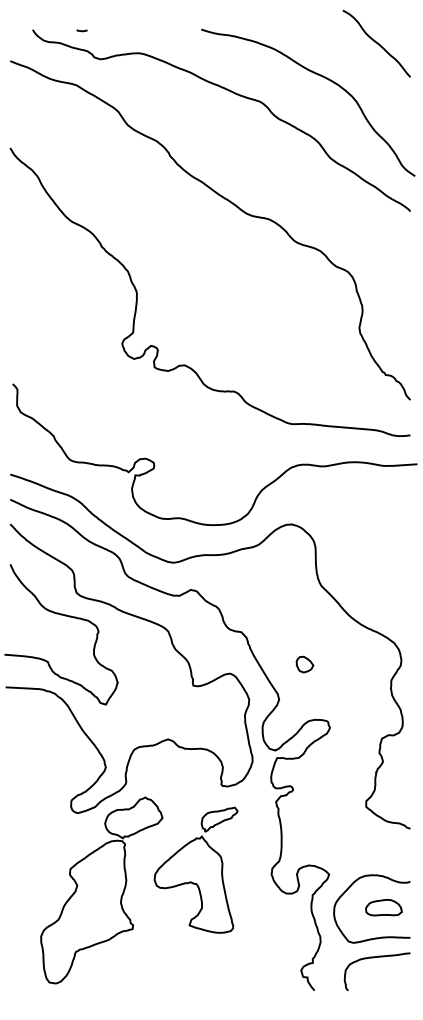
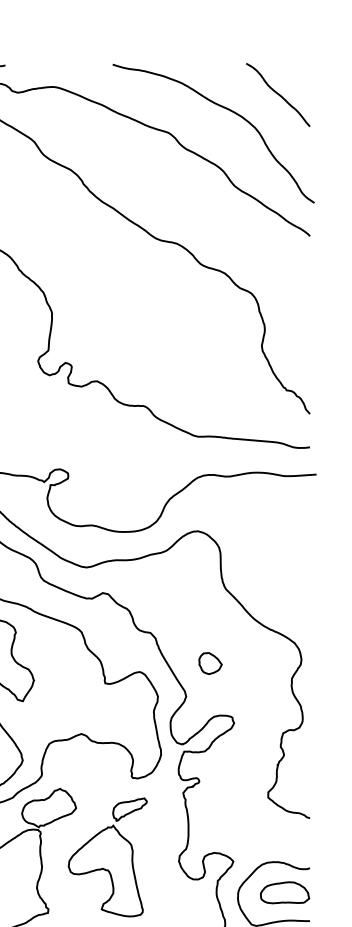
curve: (376, 43) -> (277, 94), moved
part: (304, 664) -> (210, 663), size x1.43
part: (383, 907) -> (284, 892), size x1.43

